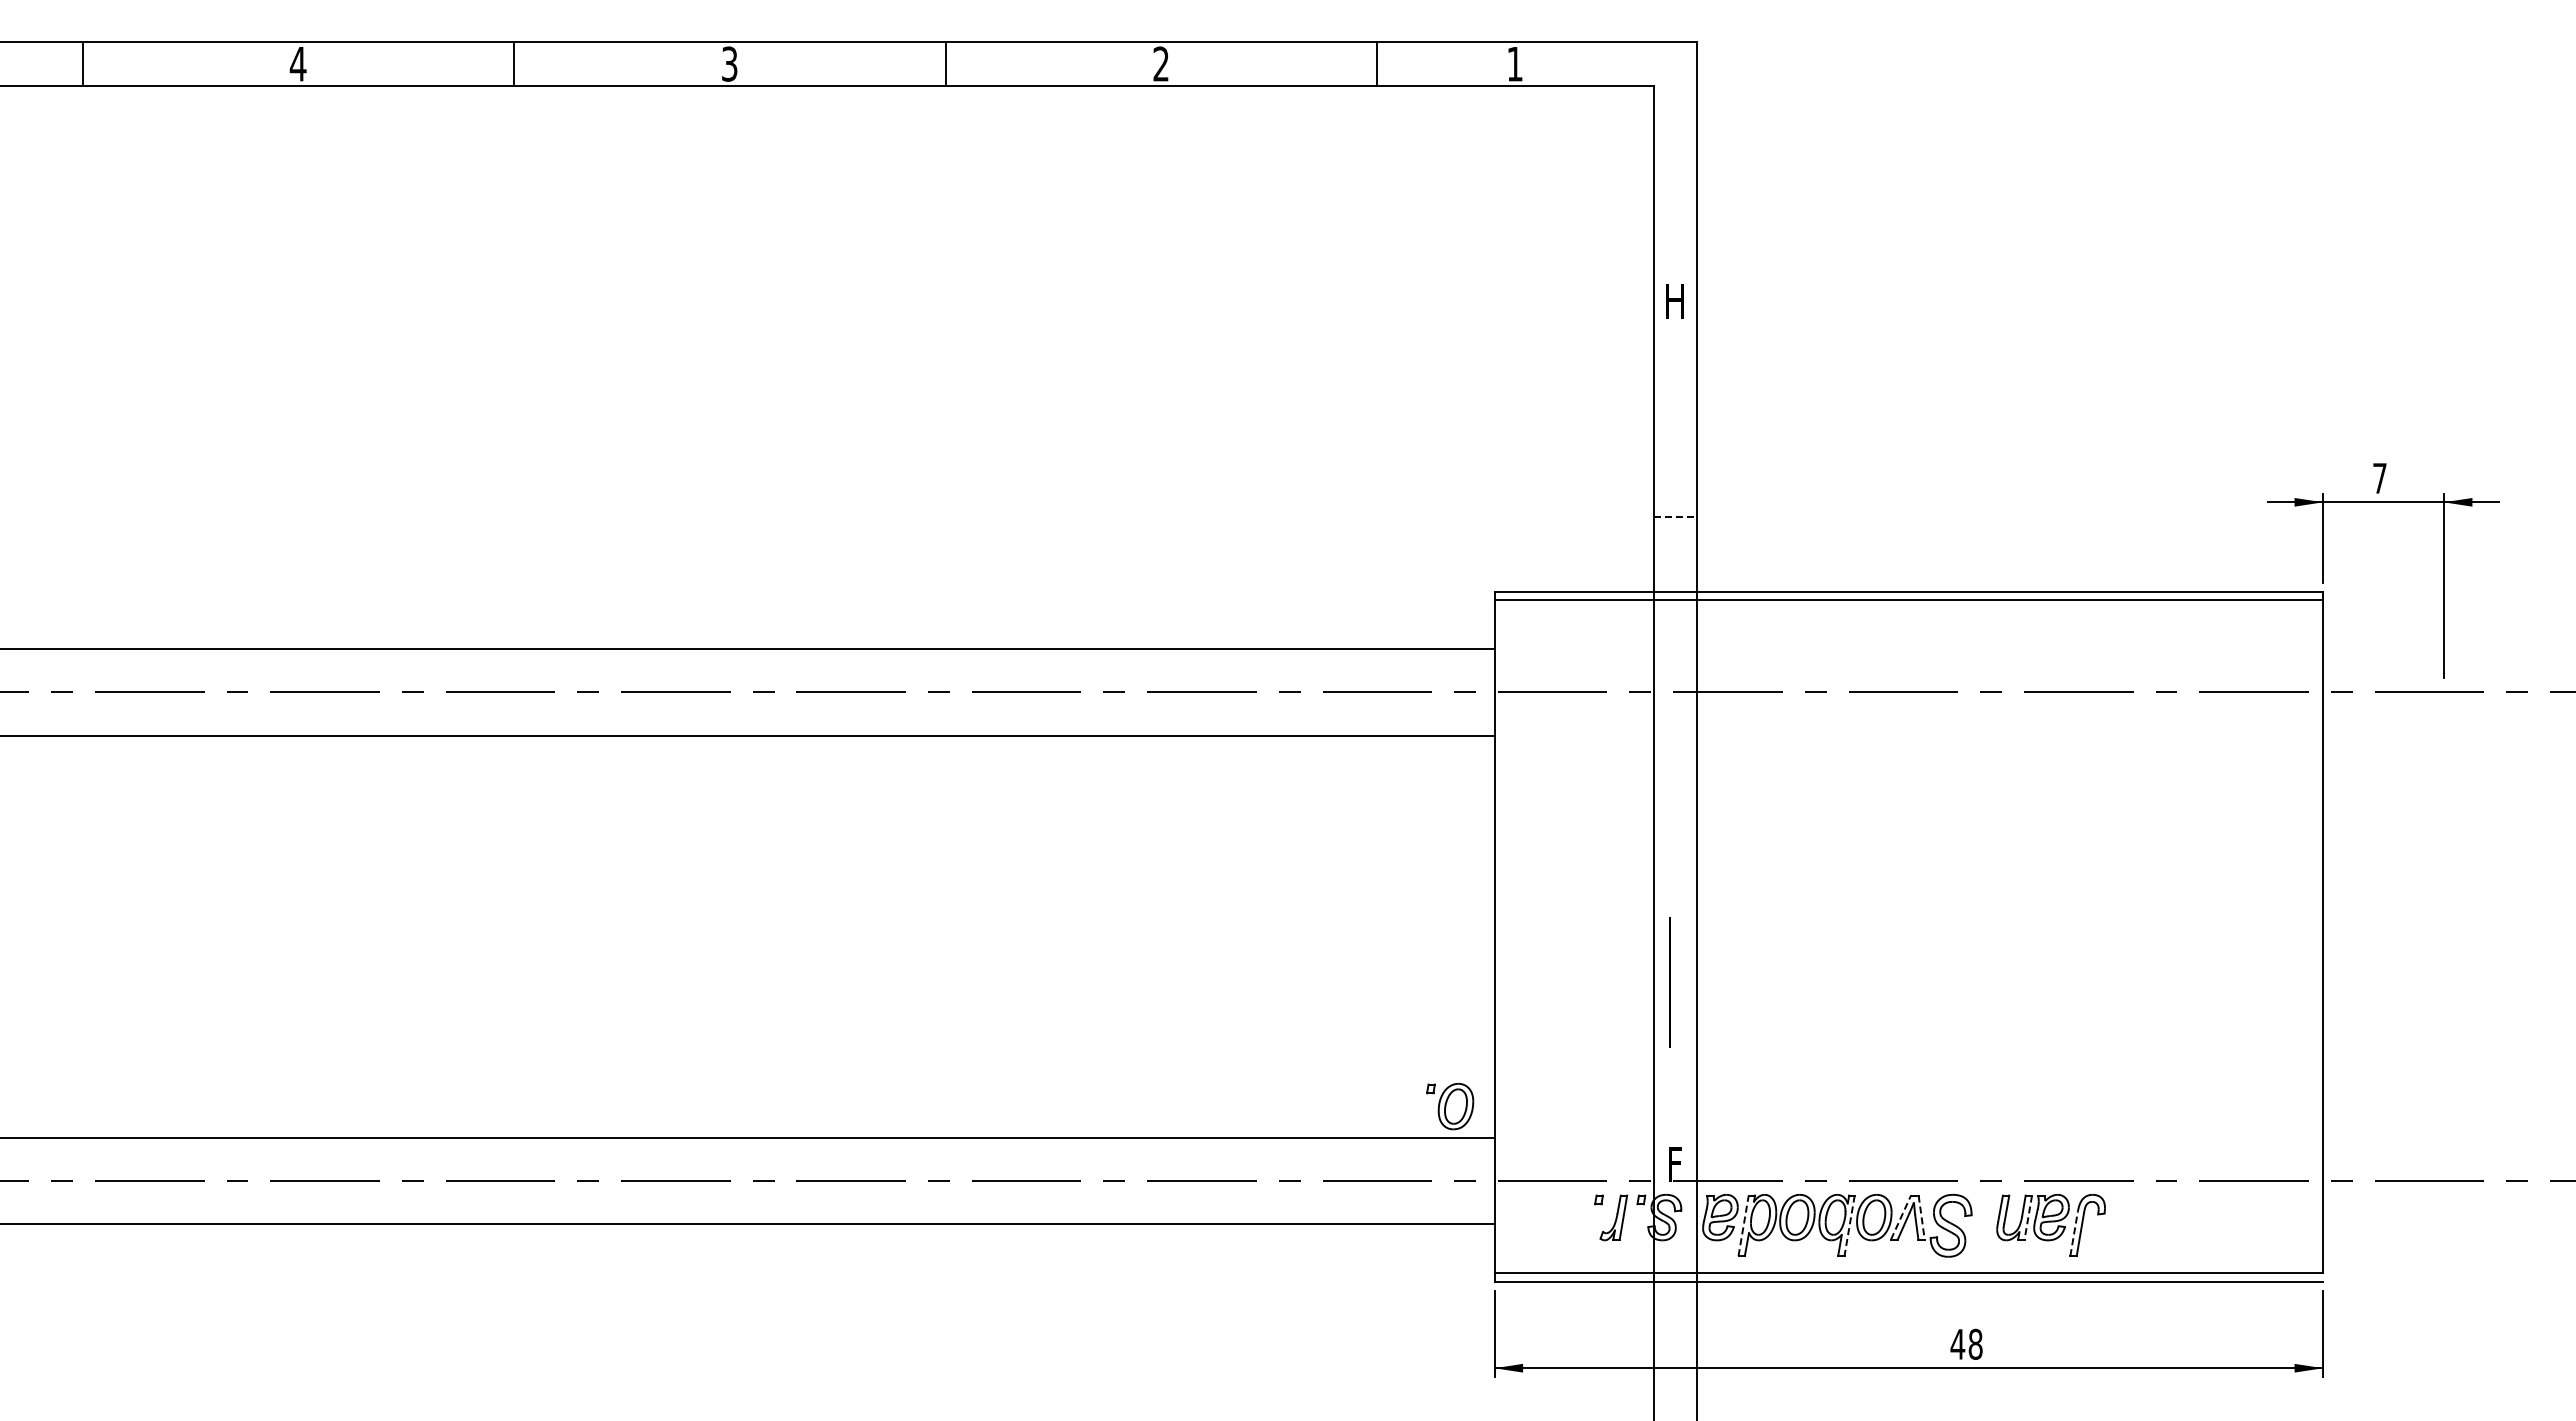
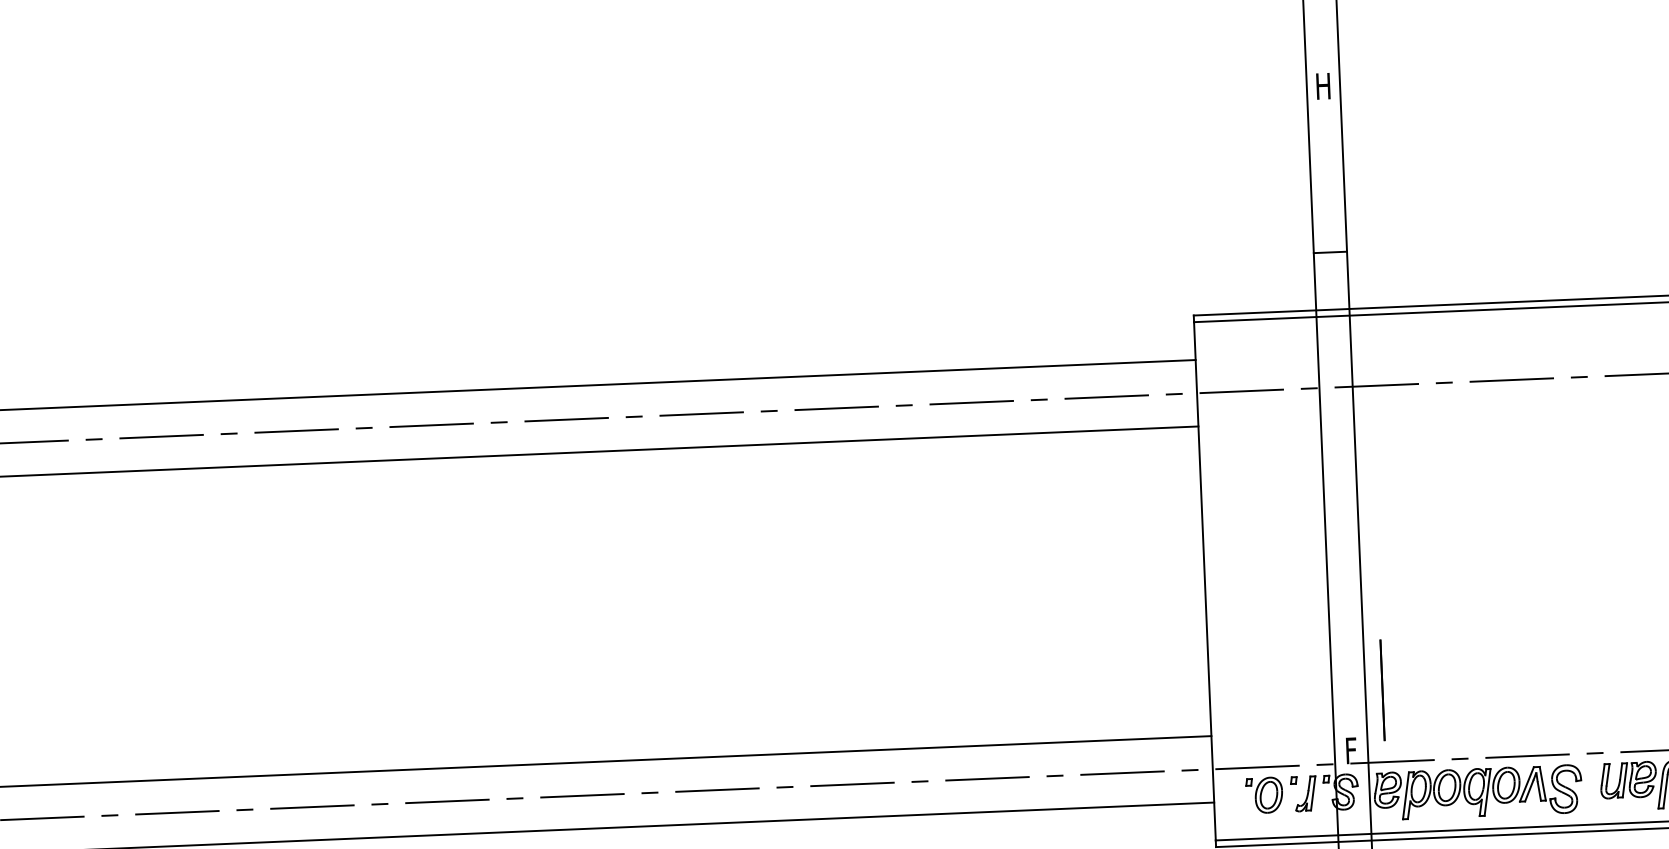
line: (1675, 517) -> (1330, 252), dashed -> solid
line: (1669, 982) -> (1382, 690), moved
part: (1450, 1106) -> (1264, 795), moved
line: (1901, 1217) -> (1527, 784), dashed -> solid
line: (1921, 1218) -> (1542, 784), dashed -> solid
line: (2028, 1218) -> (1625, 781), dashed -> solid
line: (1743, 1225) -> (1405, 795), dashed -> solid
line: (1849, 1225) -> (1487, 792), dashed -> solid
line: (2074, 1233) -> (1660, 791), dashed -> solid

